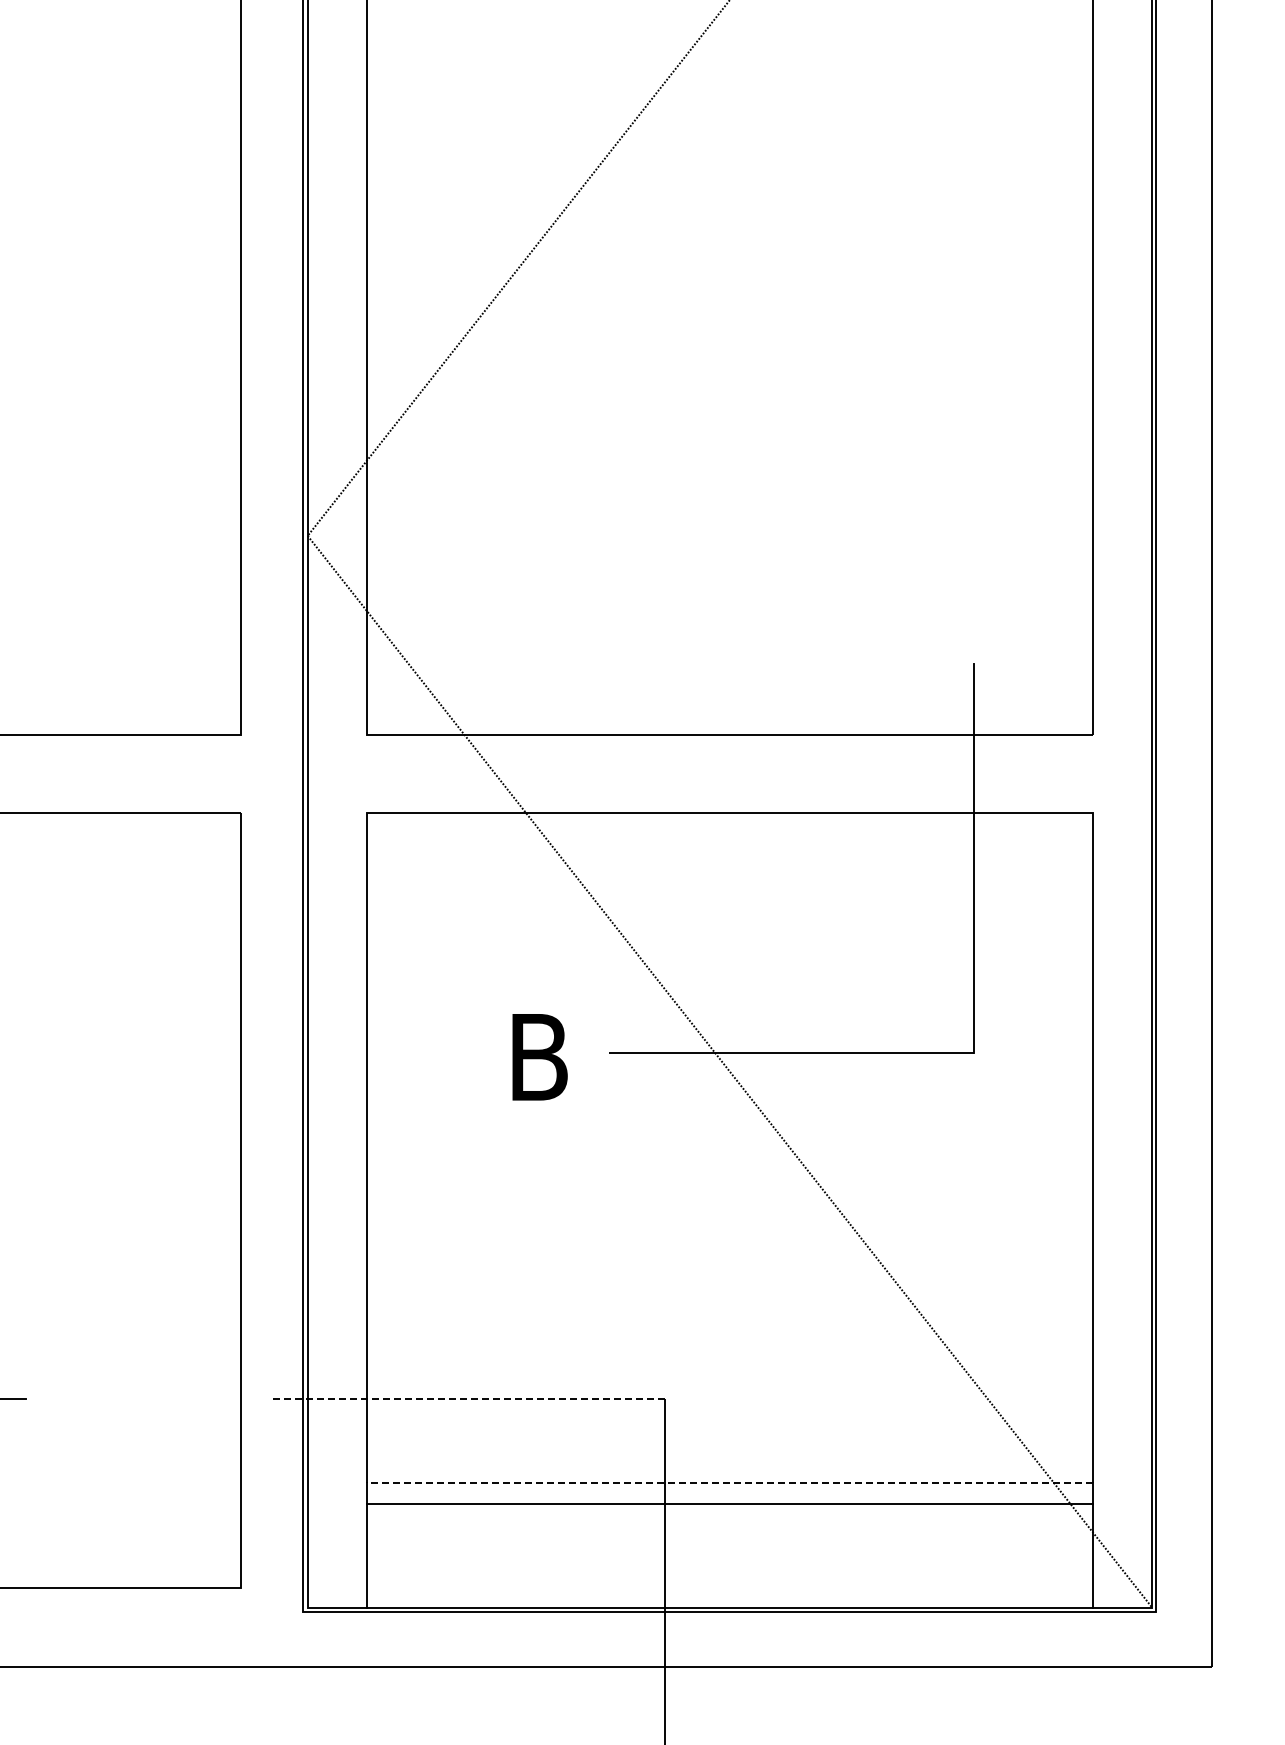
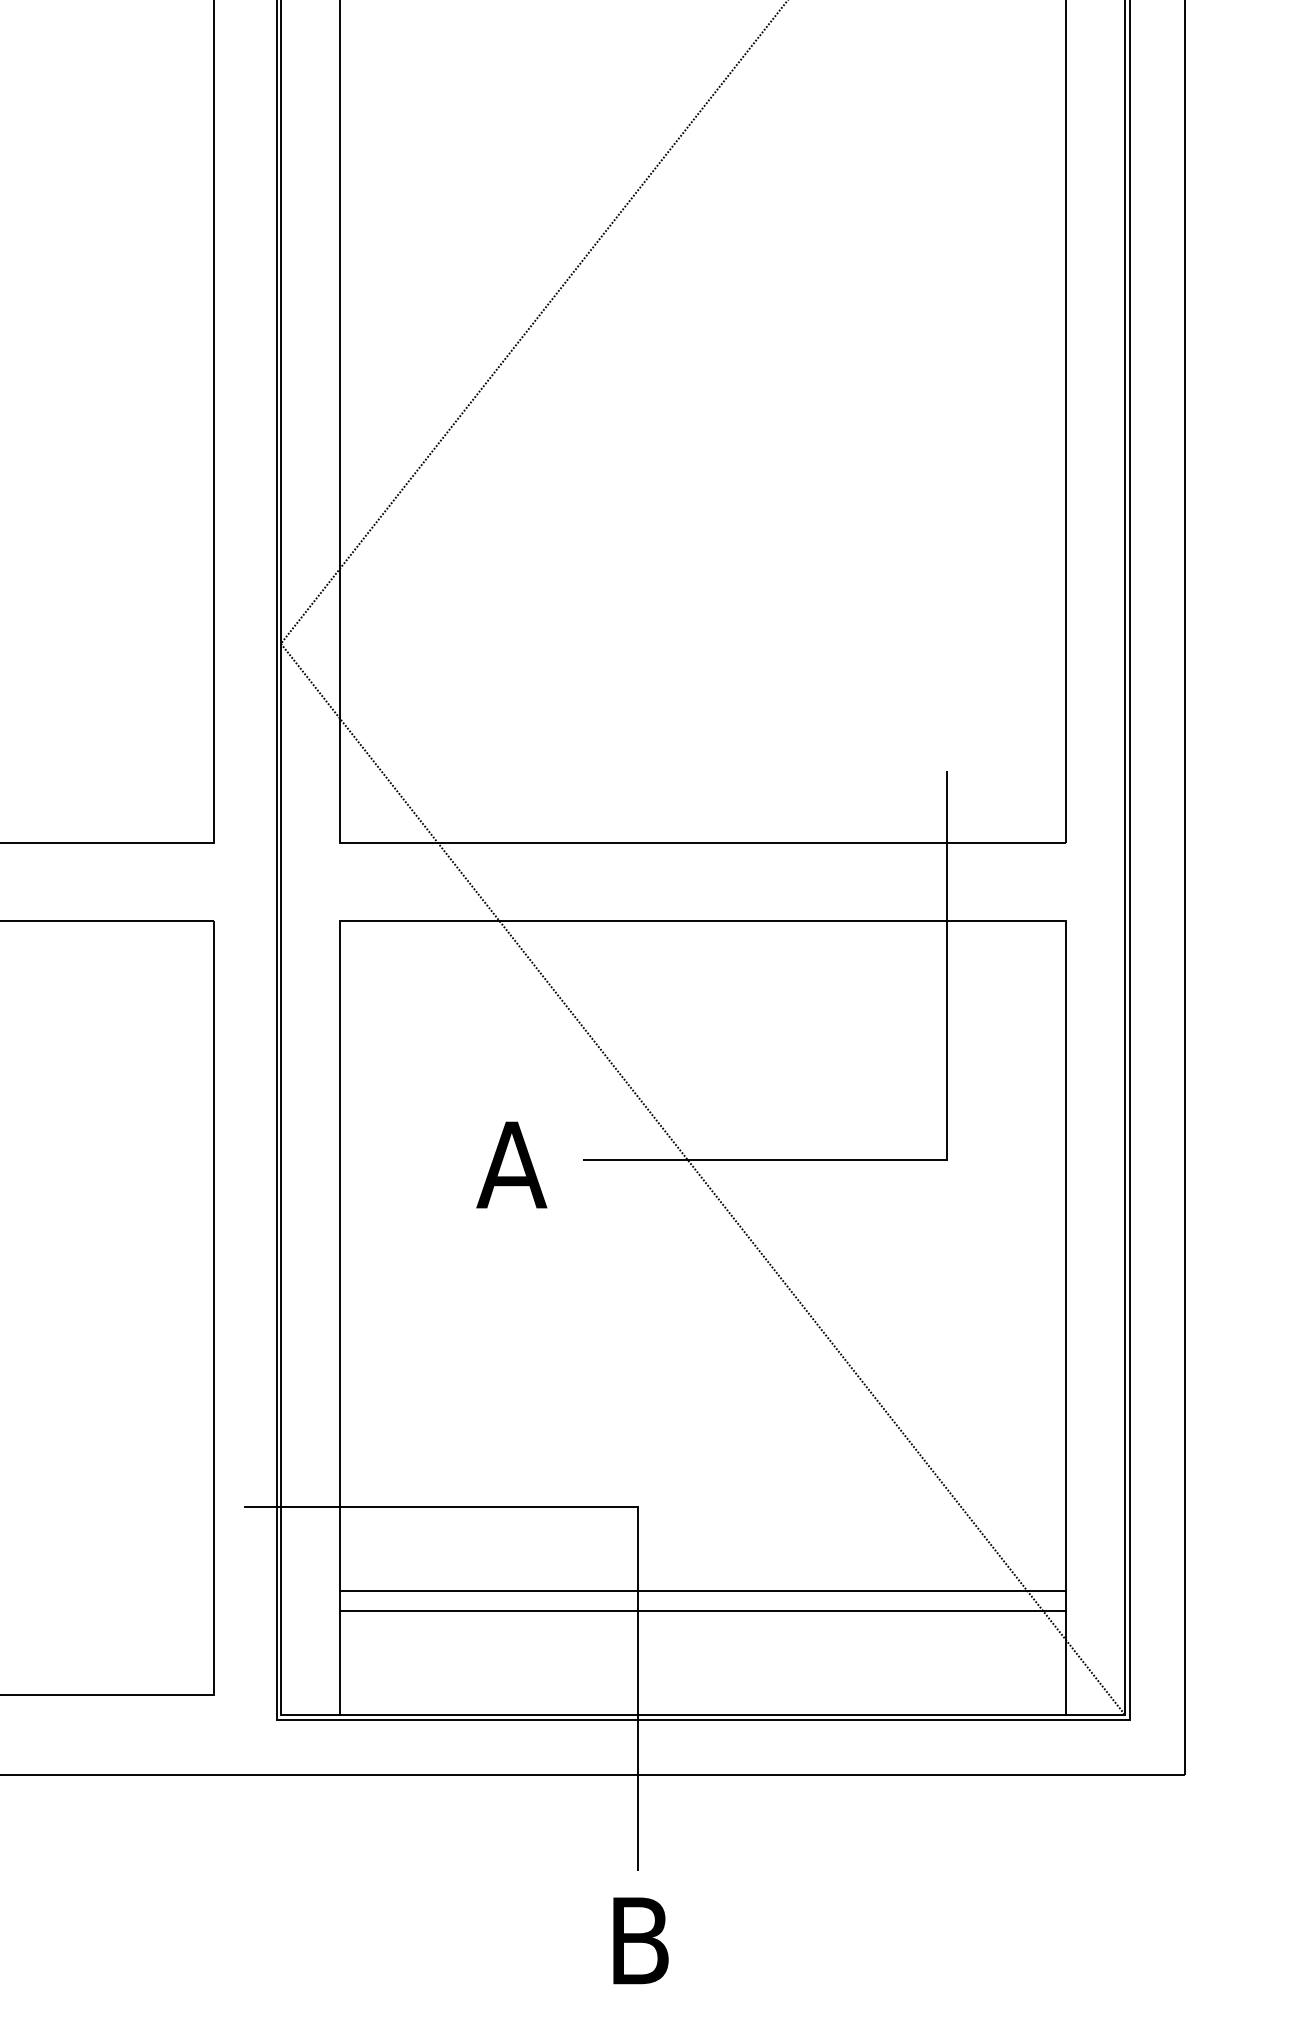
text: (538, 1056) -> (511, 1164), B -> A
line: (468, 1399) -> (441, 1507), dashed -> solid
line: (729, 1482) -> (702, 1590), dashed -> solid

